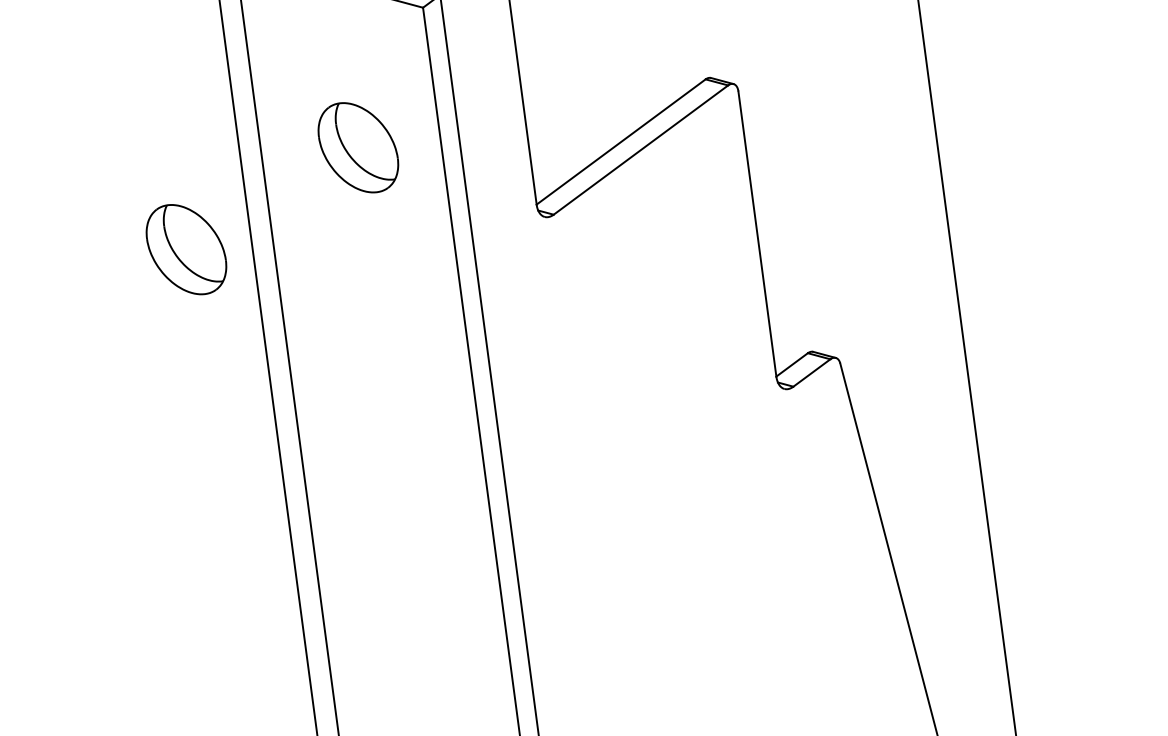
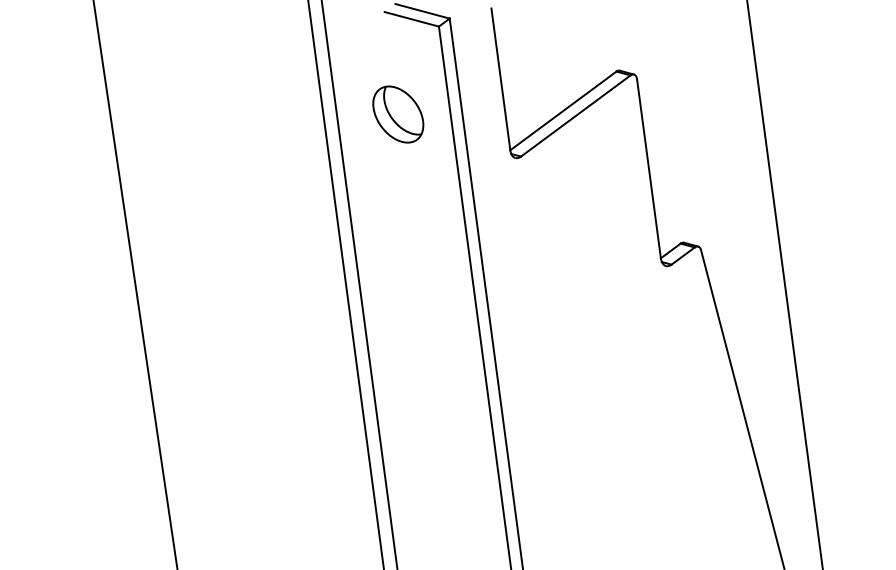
part: (186, 249) -> (290, 178), removed

